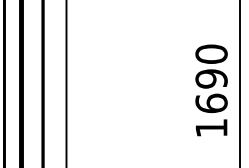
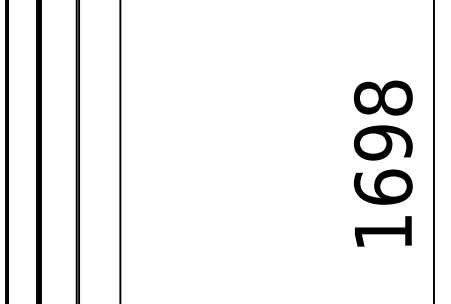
text: (211, 53) -> (383, 96), 1690 -> 1698

